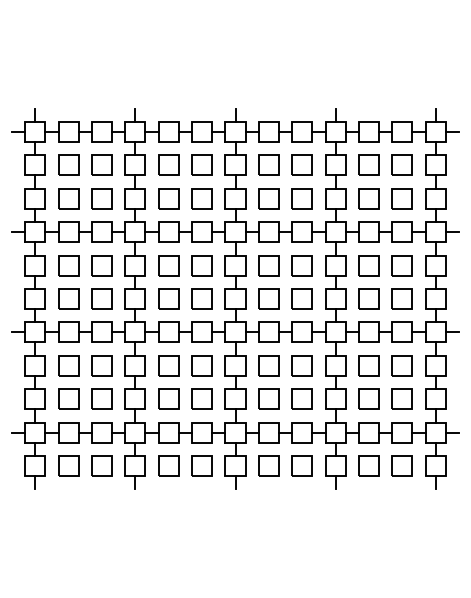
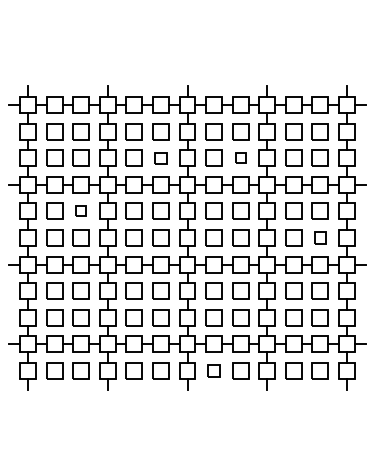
part: (201, 197) -> (160, 157), size x0.7
part: (302, 197) -> (240, 157), size x0.6
part: (101, 264) -> (80, 210), size x0.6
part: (401, 298) -> (319, 237), size x0.7
part: (268, 465) -> (213, 370), size x0.7

